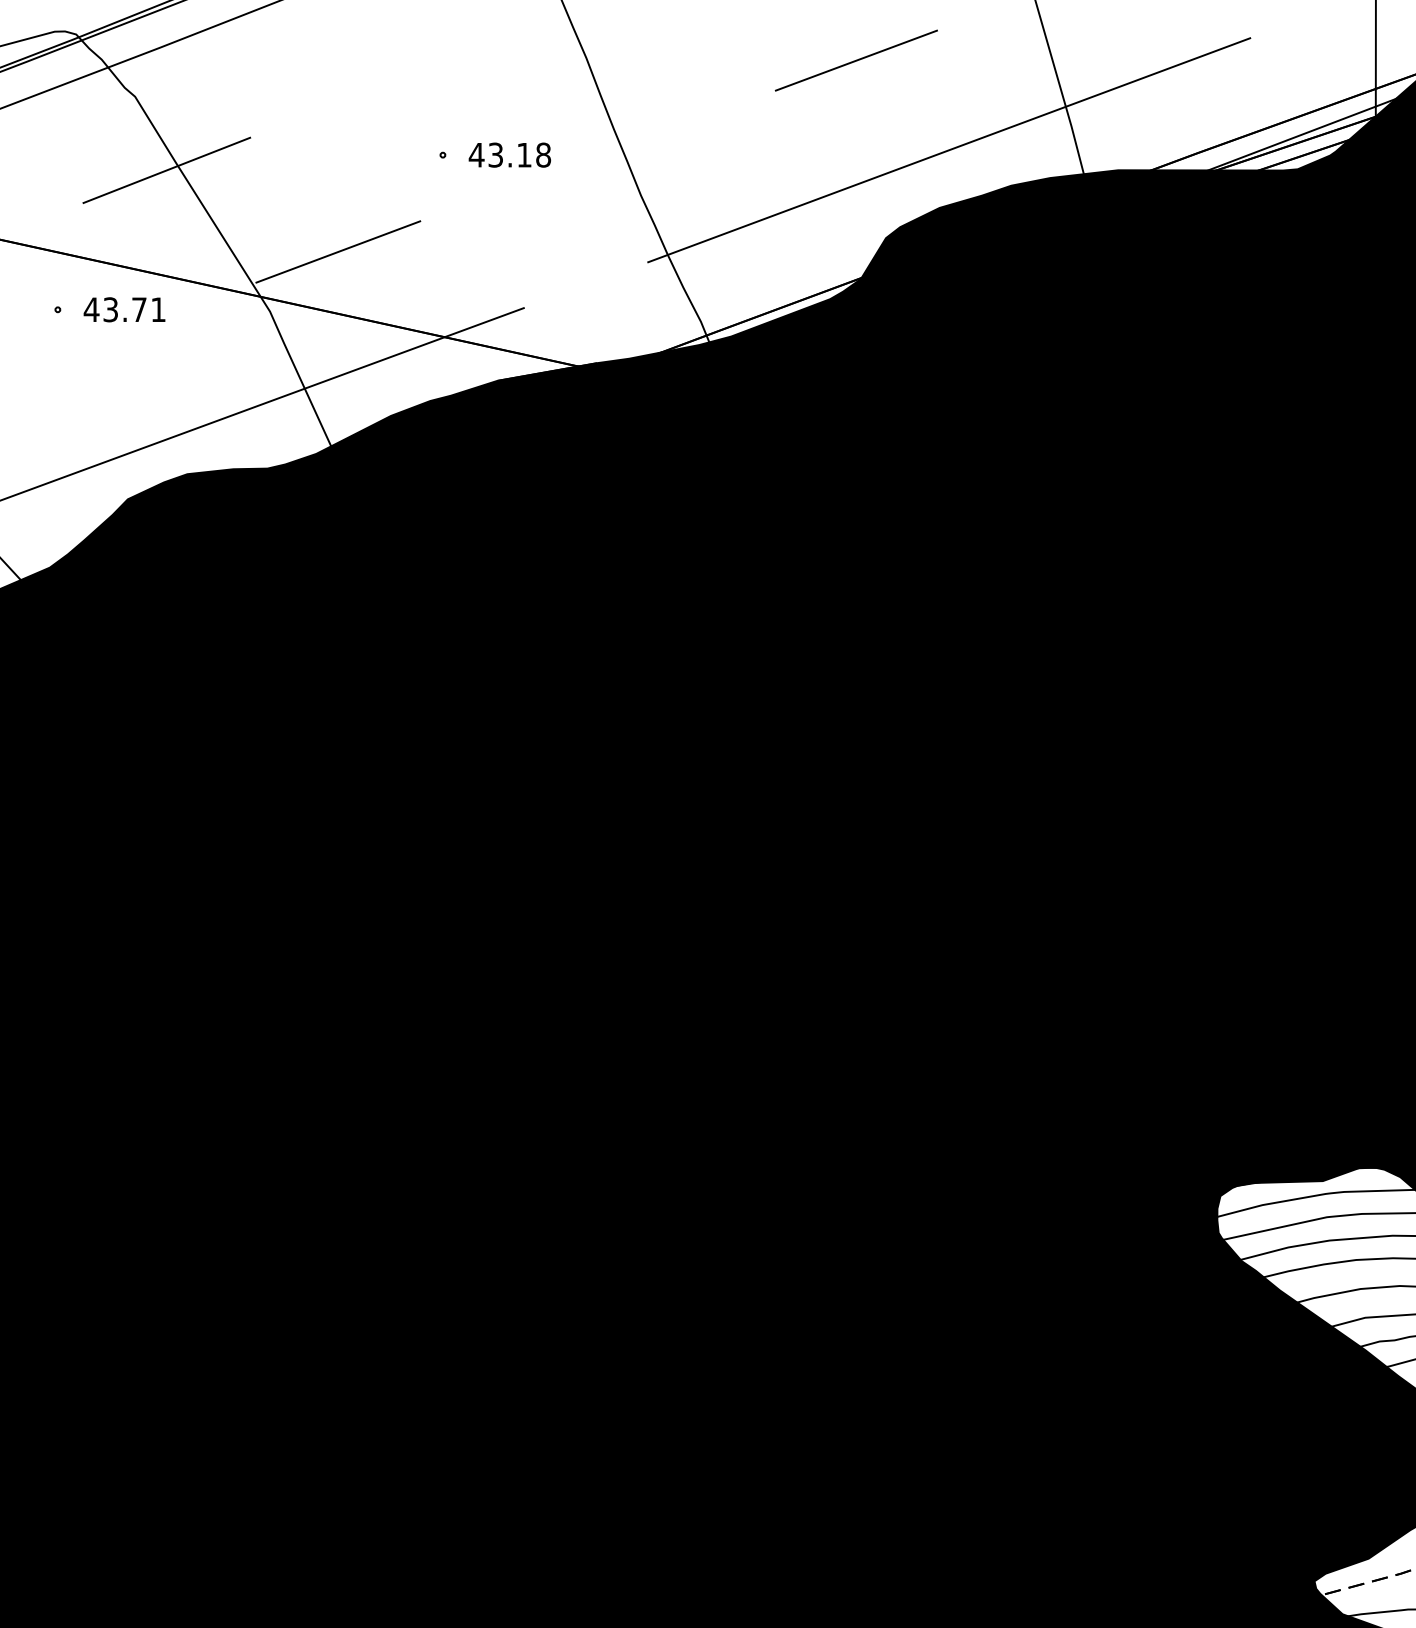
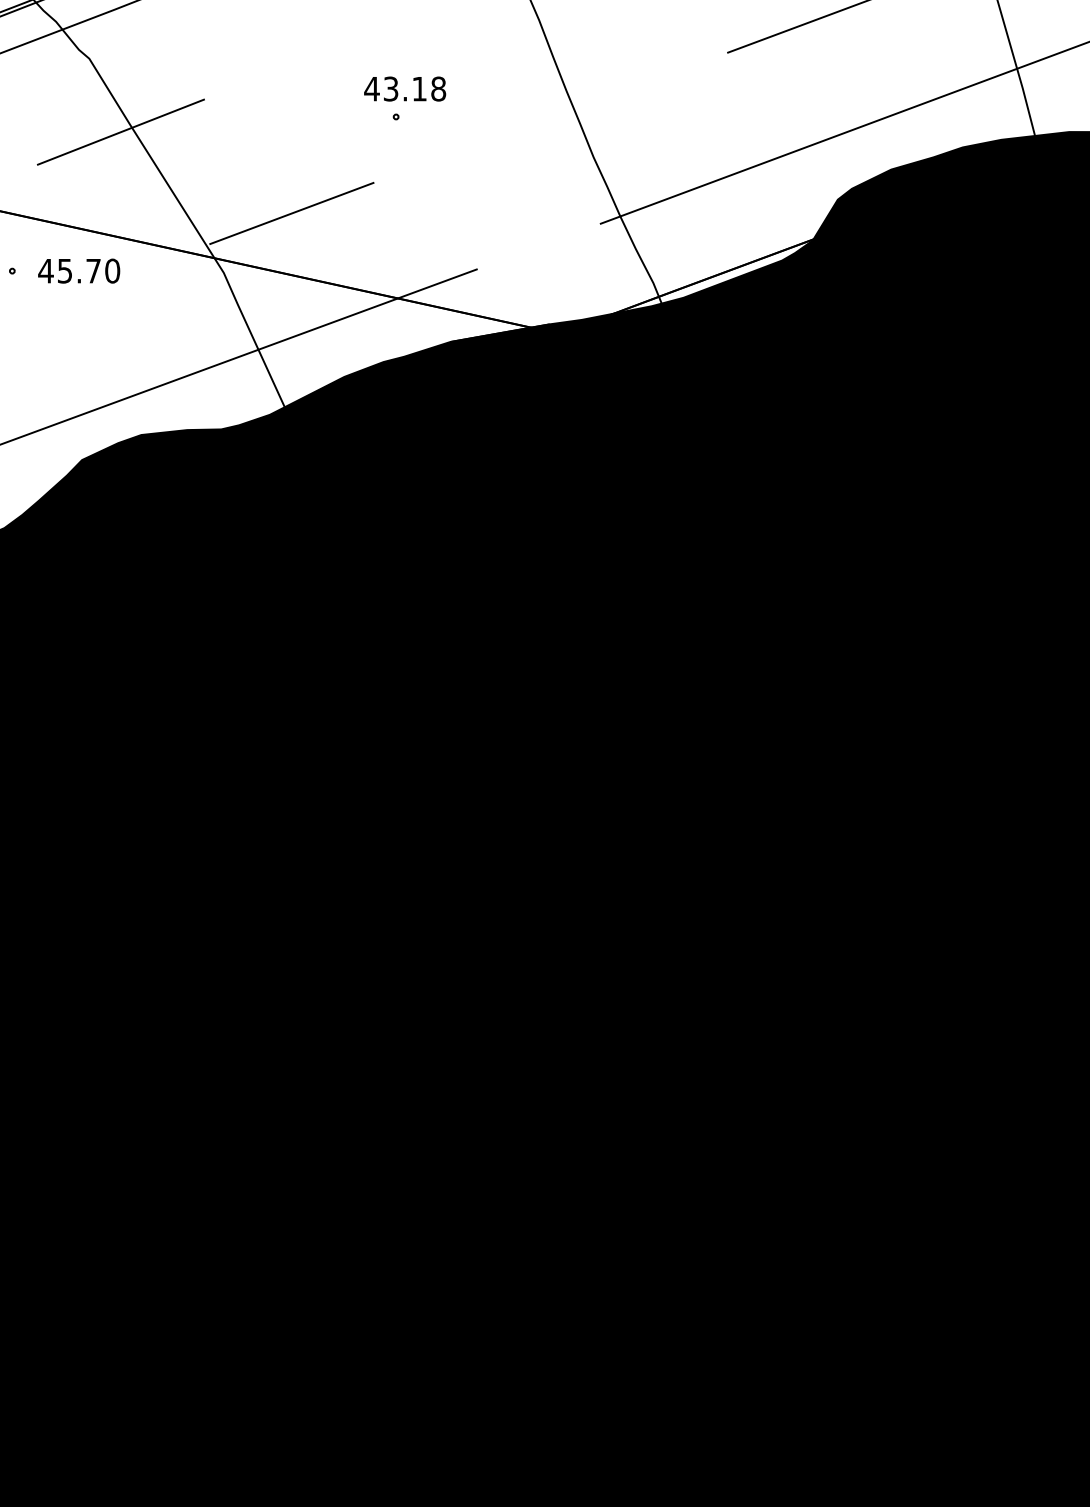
text: (509, 154) -> (404, 88), moved
text: (135, 309) -> (89, 270), 43.71 -> 45.70

